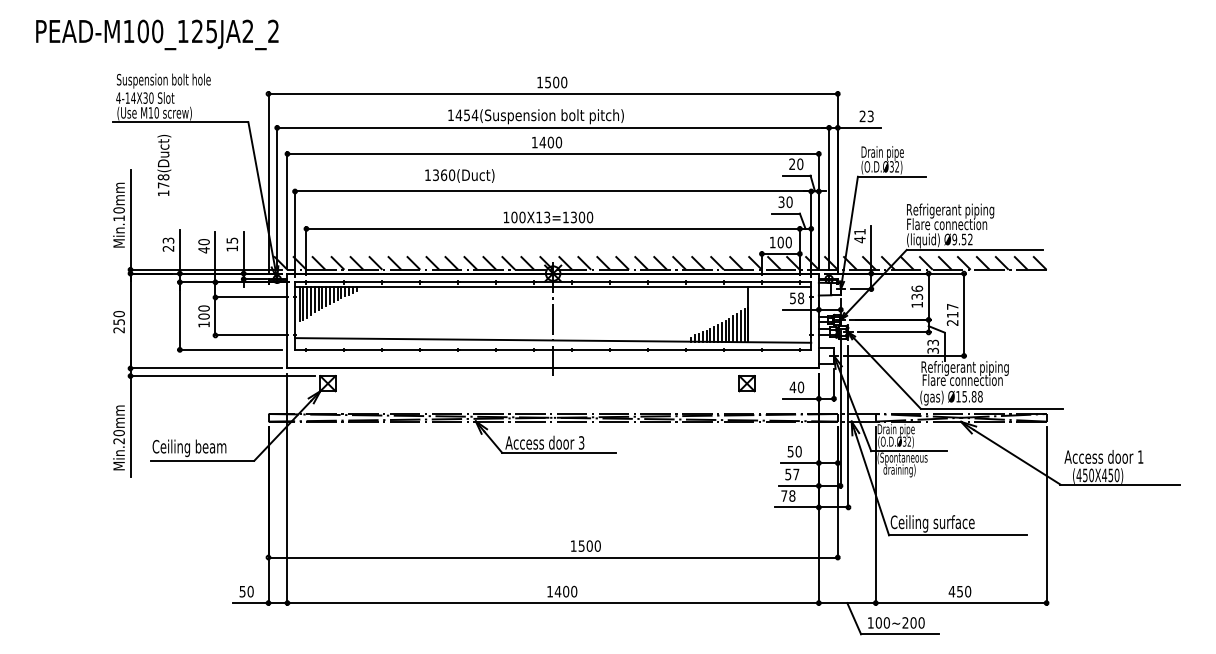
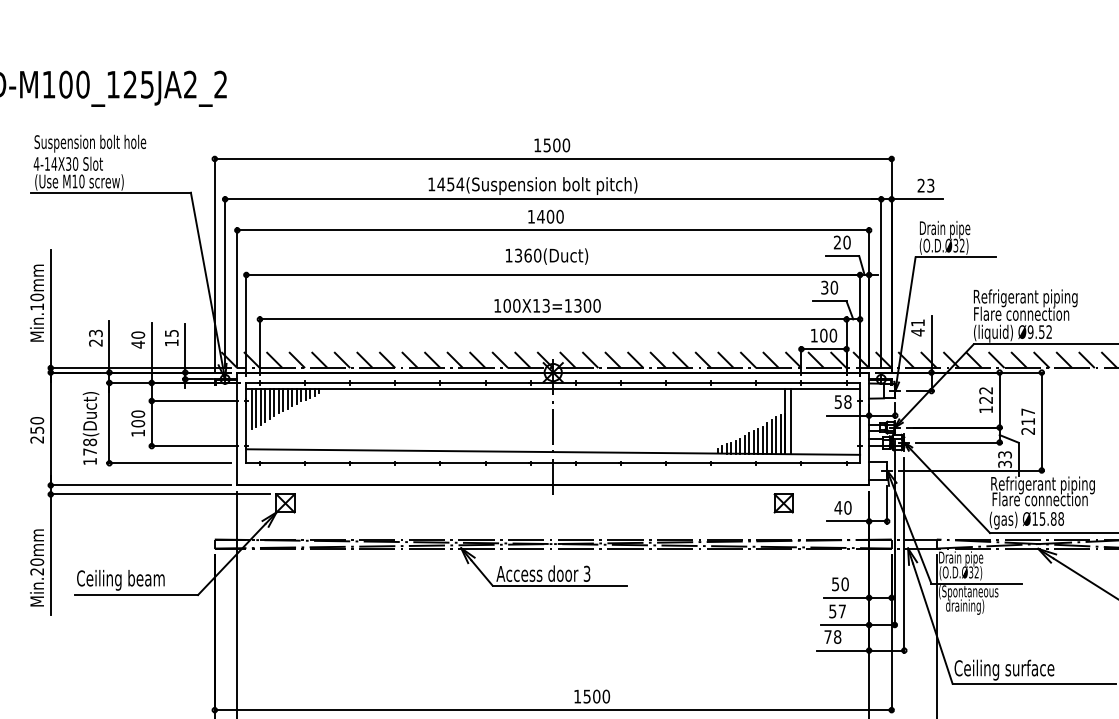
text: (164, 165) -> (91, 428), moved
text: (459, 175) -> (546, 255), moved
text: (917, 292) -> (986, 395), 136 -> 122
line: (752, 314) -> (790, 421), added

